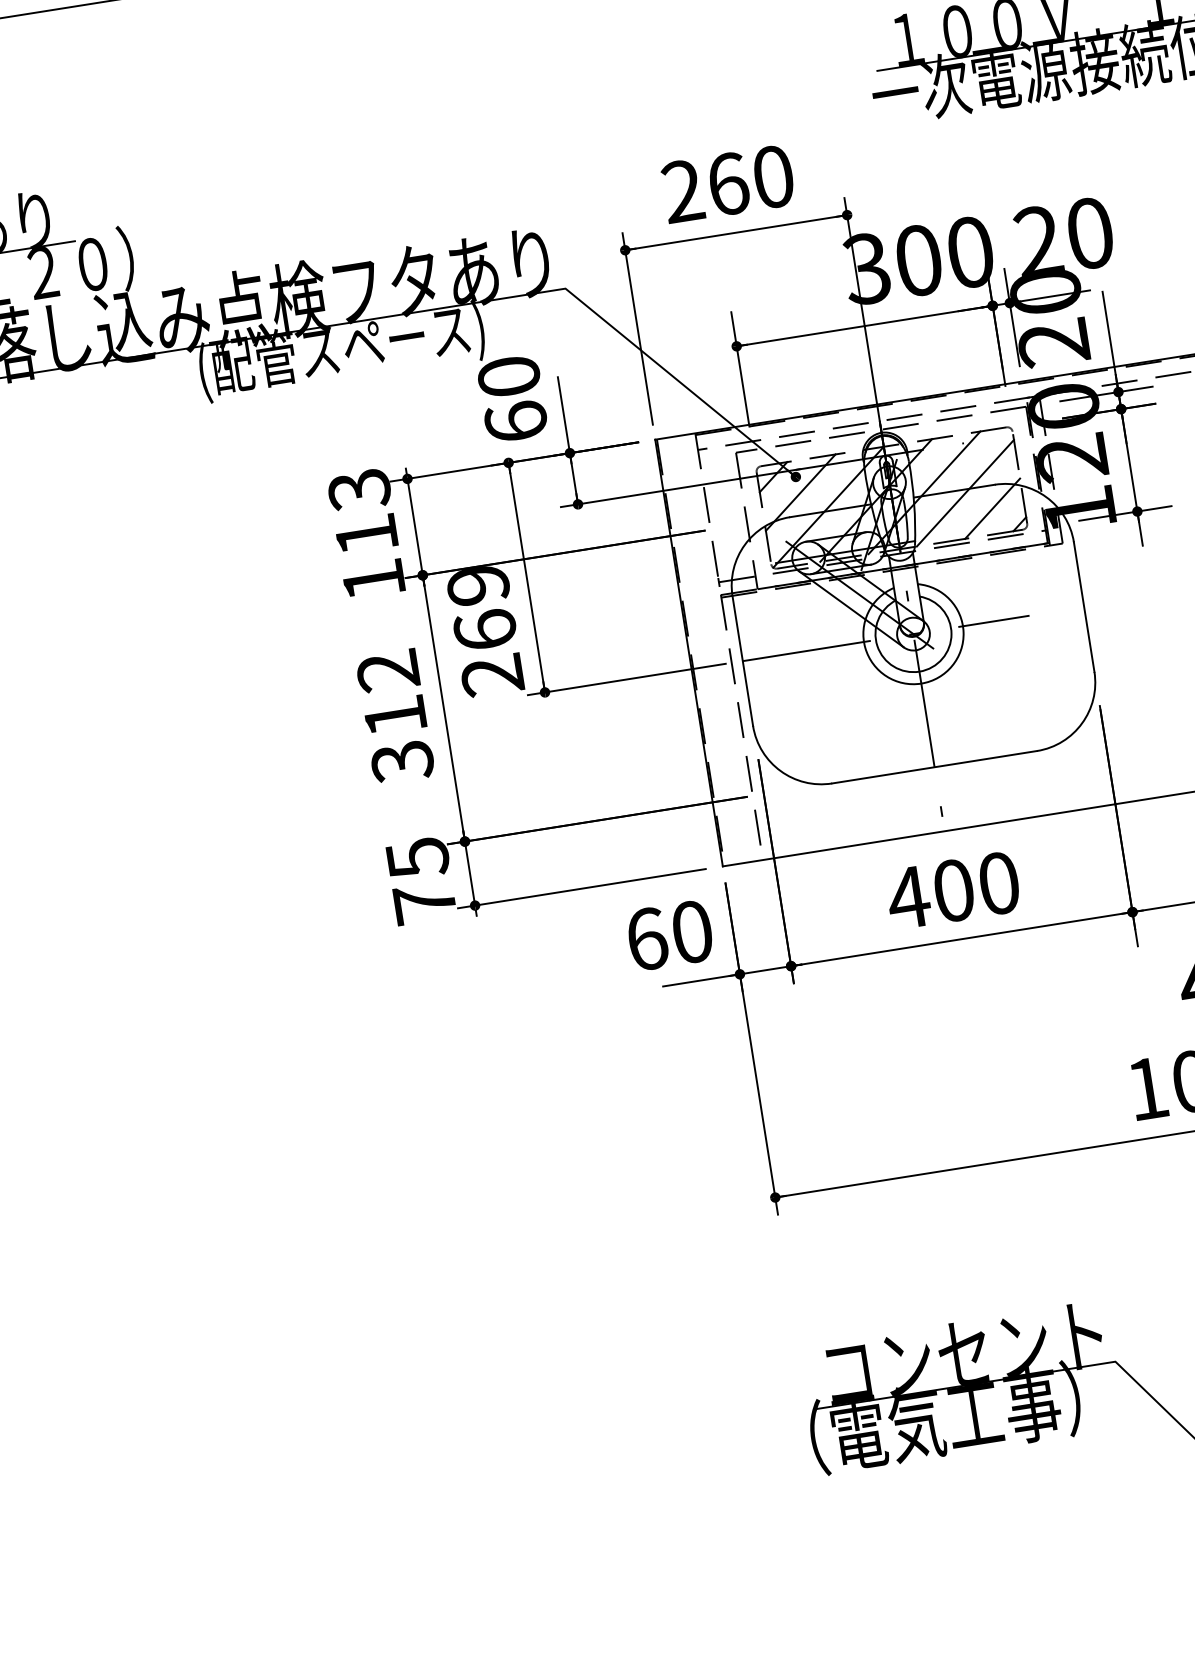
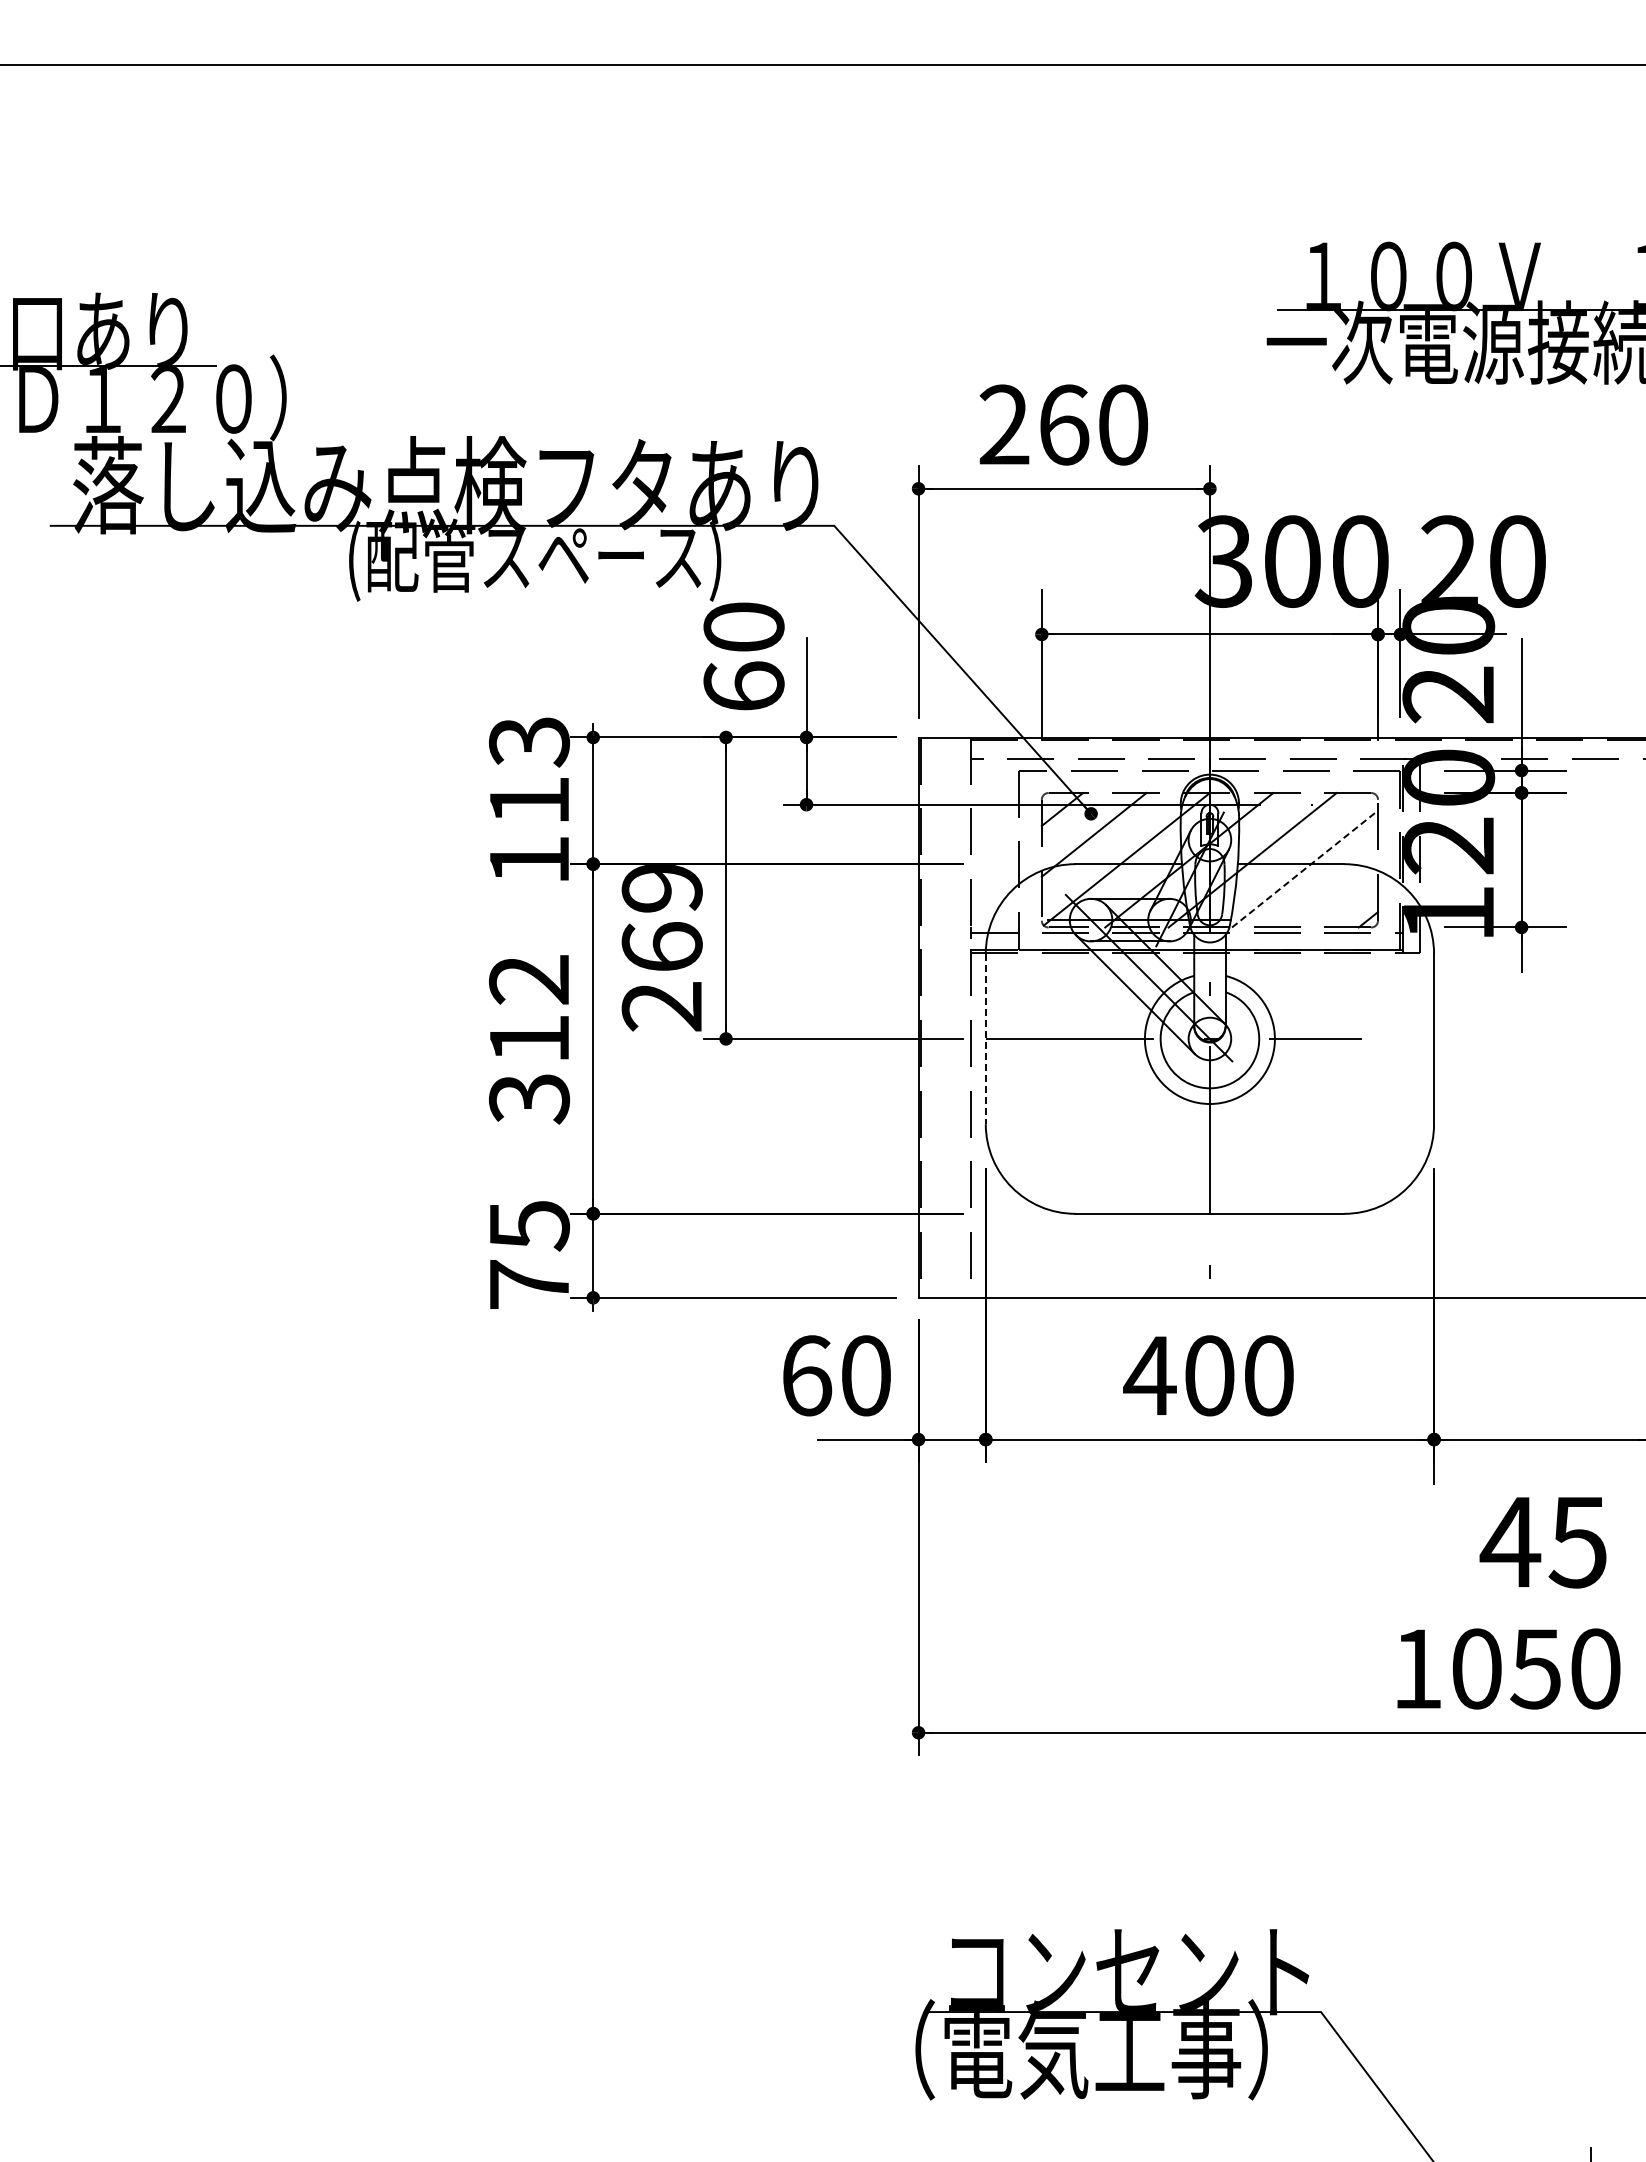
line: (965, 492) -> (1305, 868), solid -> dashed
line: (992, 508) -> (1336, 894), removed
line: (742, 661) -> (985, 1039), solid -> dashed

